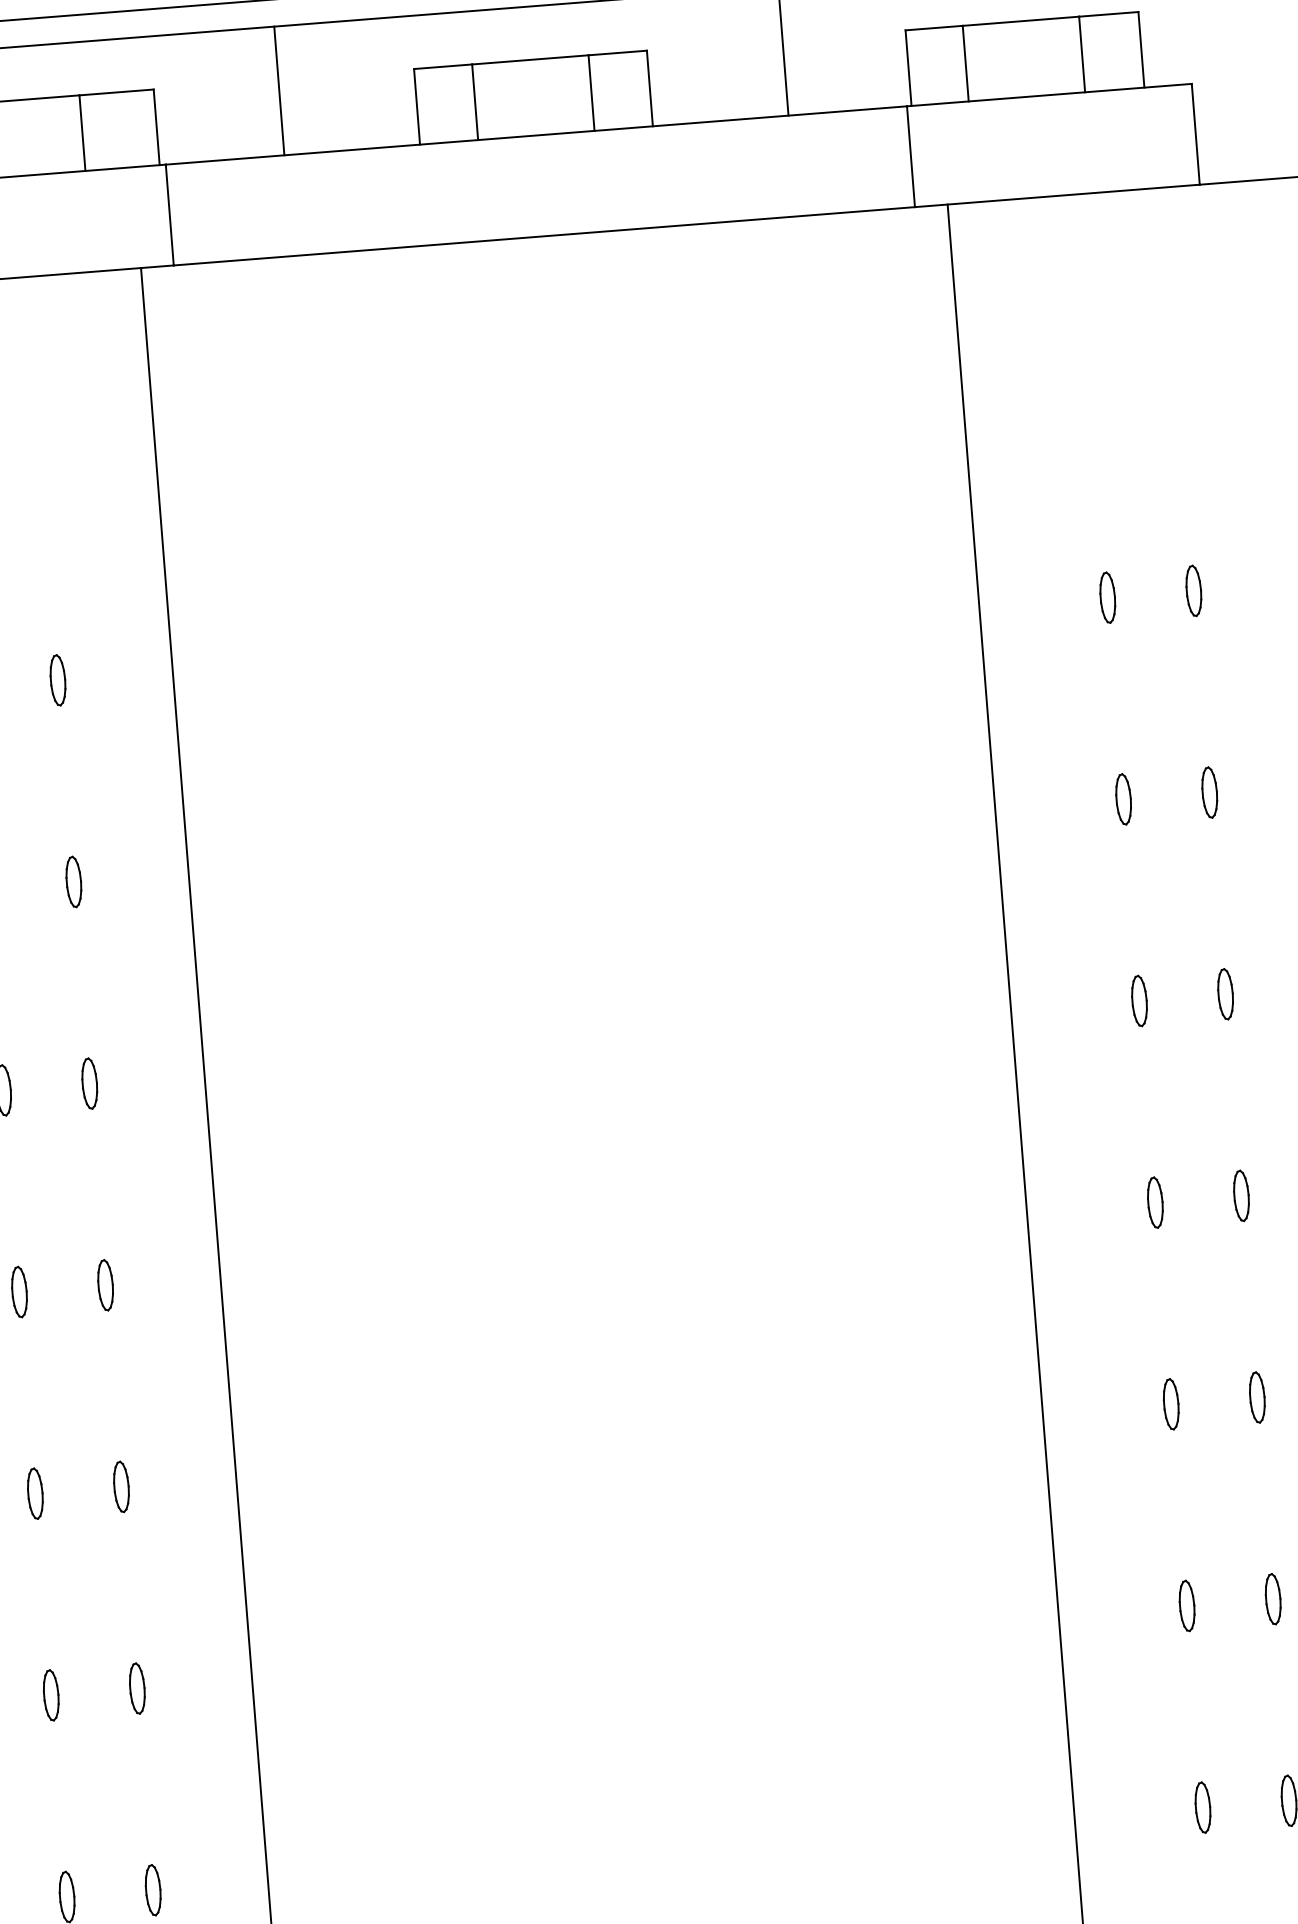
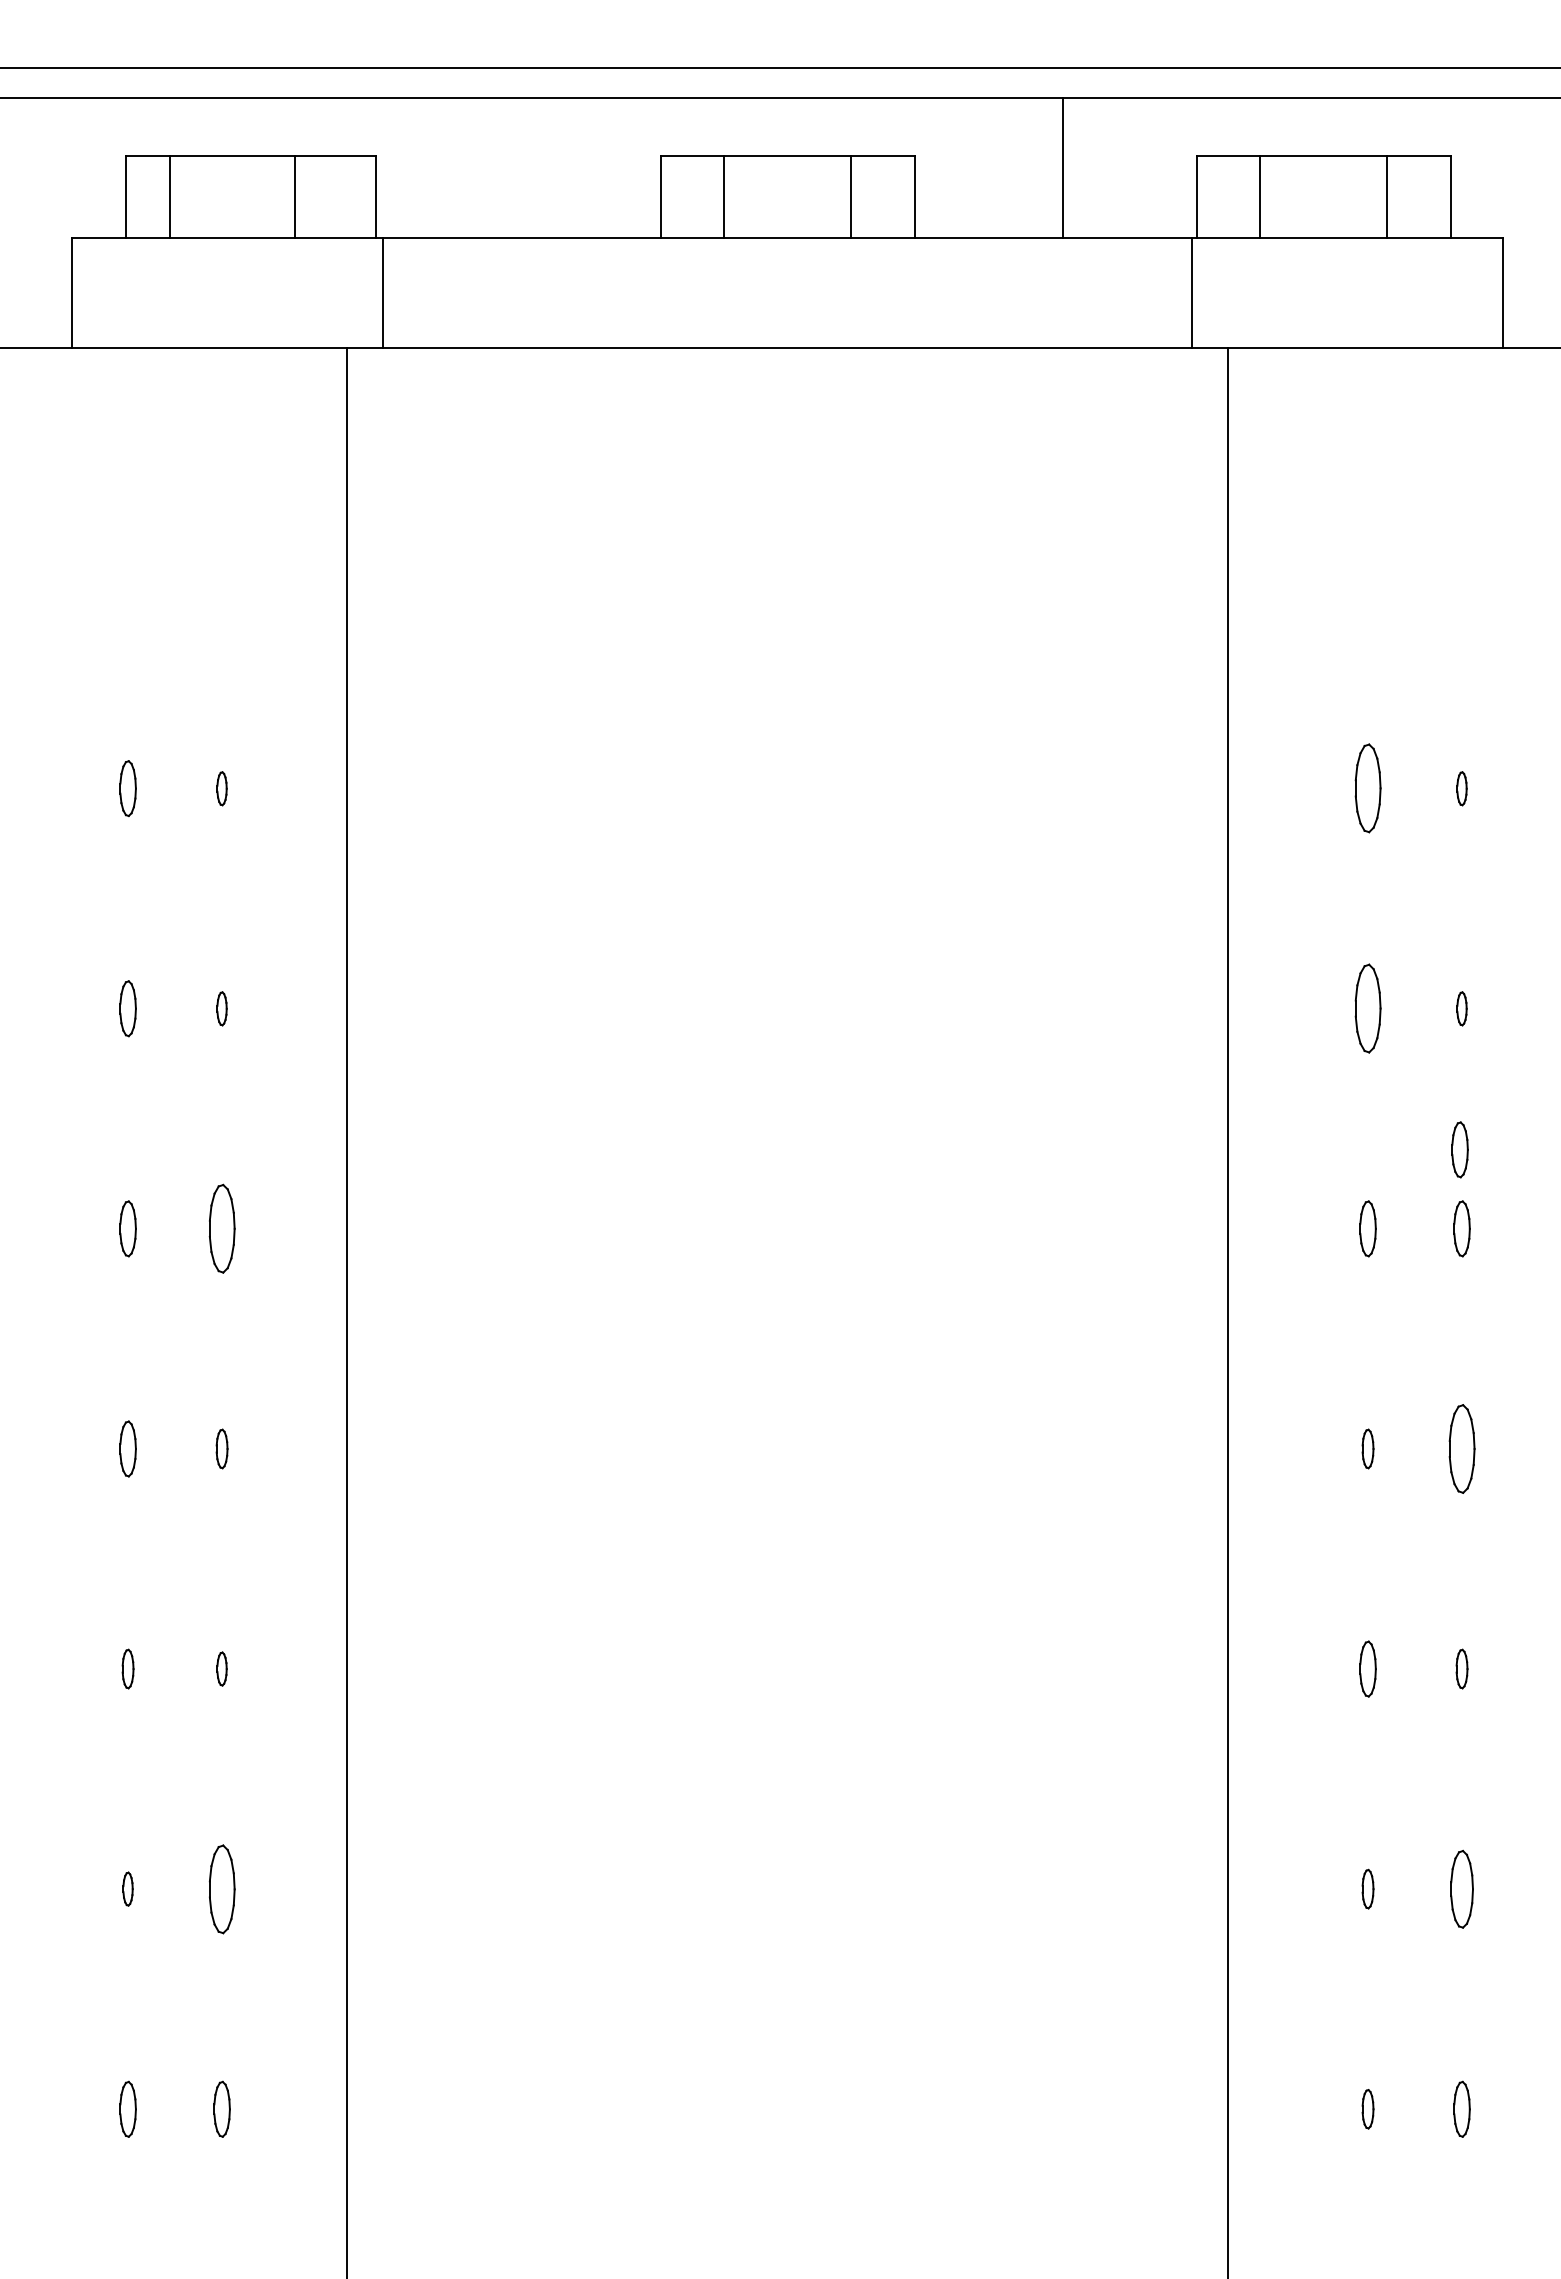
line: (279, 90) -> (512, 167), removed
part: (1193, 590) -> (1461, 788), size x0.6
part: (1107, 597) -> (1367, 788), size x1.6
part: (57, 680) -> (221, 788), size x0.6
part: (1209, 792) -> (1461, 1008), size x0.6
part: (1123, 799) -> (1367, 1008), size x1.6
part: (73, 881) -> (221, 1008), size x0.6
part: (1217, 921) -> (1459, 1149), added
part: (89, 1083) -> (221, 1228), size x1.6
part: (1240, 1195) -> (1461, 1448), size x1.6
part: (1154, 1202) -> (1367, 1448), size x0.7
part: (105, 1284) -> (221, 1448), size x0.7
part: (1256, 1397) -> (1461, 1668), size x0.7
part: (120, 1486) -> (221, 1668), size x0.6
part: (34, 1493) -> (127, 1668), size x0.7
part: (1272, 1598) -> (1461, 1888), size x1.4
part: (1186, 1605) -> (1367, 1888), size x0.7
part: (136, 1687) -> (221, 1888), size x1.6
part: (50, 1694) -> (127, 1888), size x0.6
part: (1202, 1806) -> (1367, 2108), size x0.7

